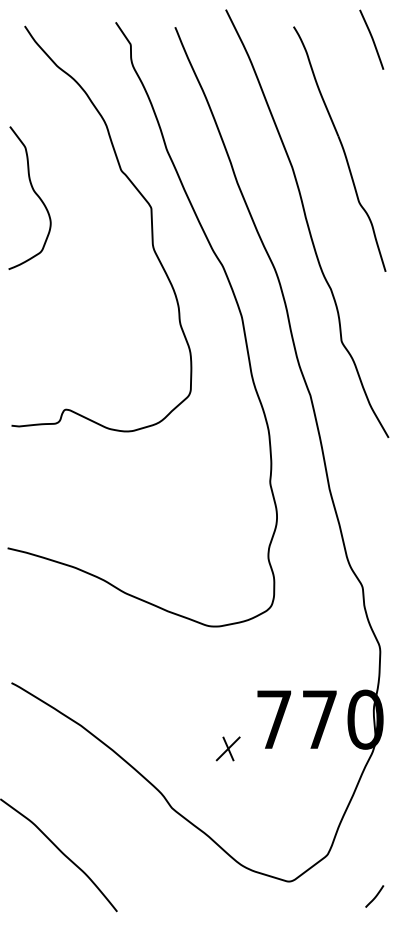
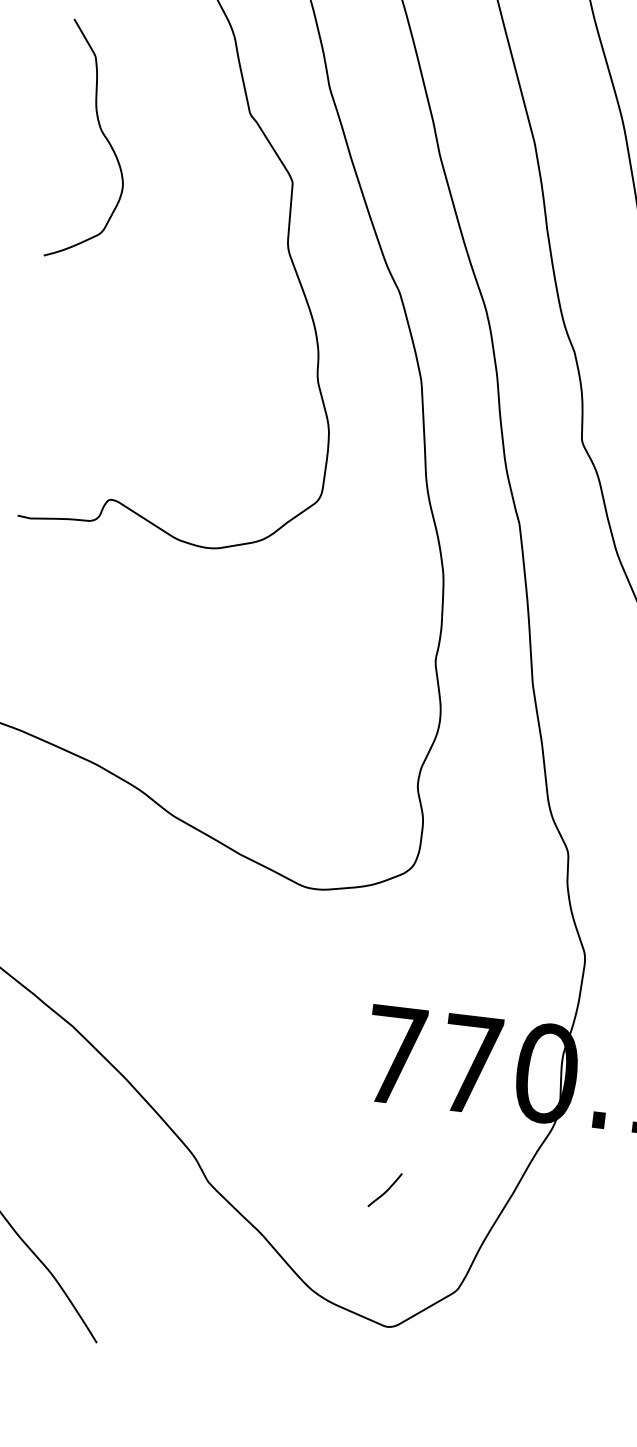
part: (227, 748) -> (312, 1093), removed
curve: (374, 896) -> (384, 1190), moved

